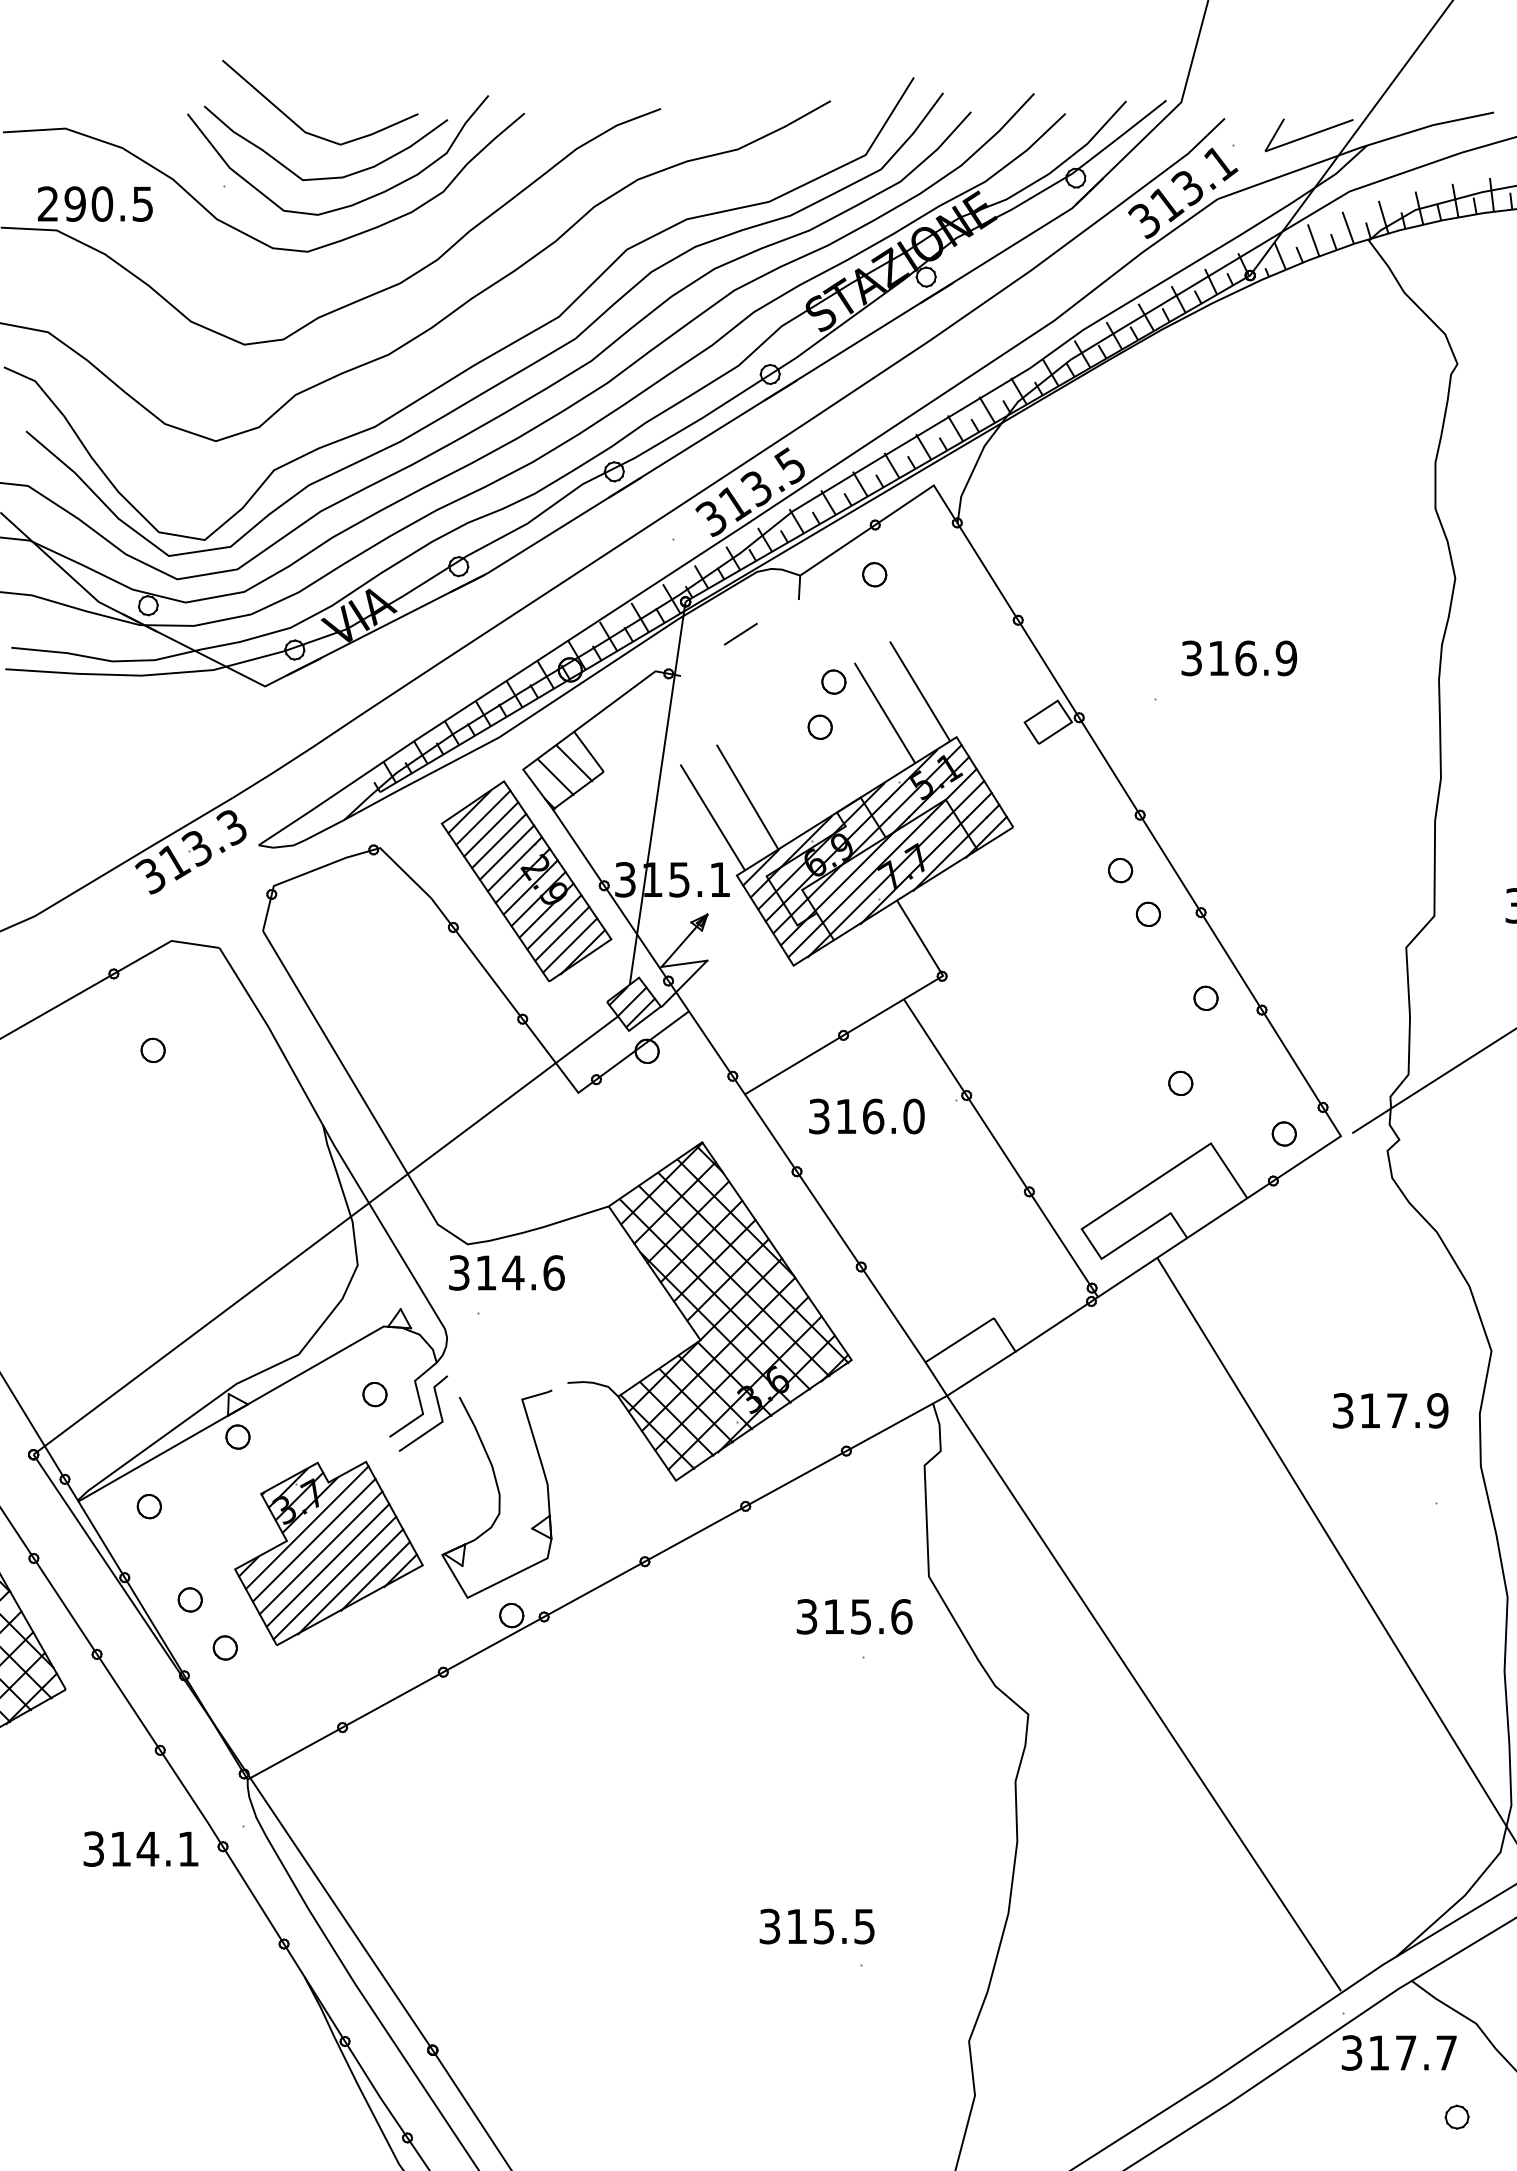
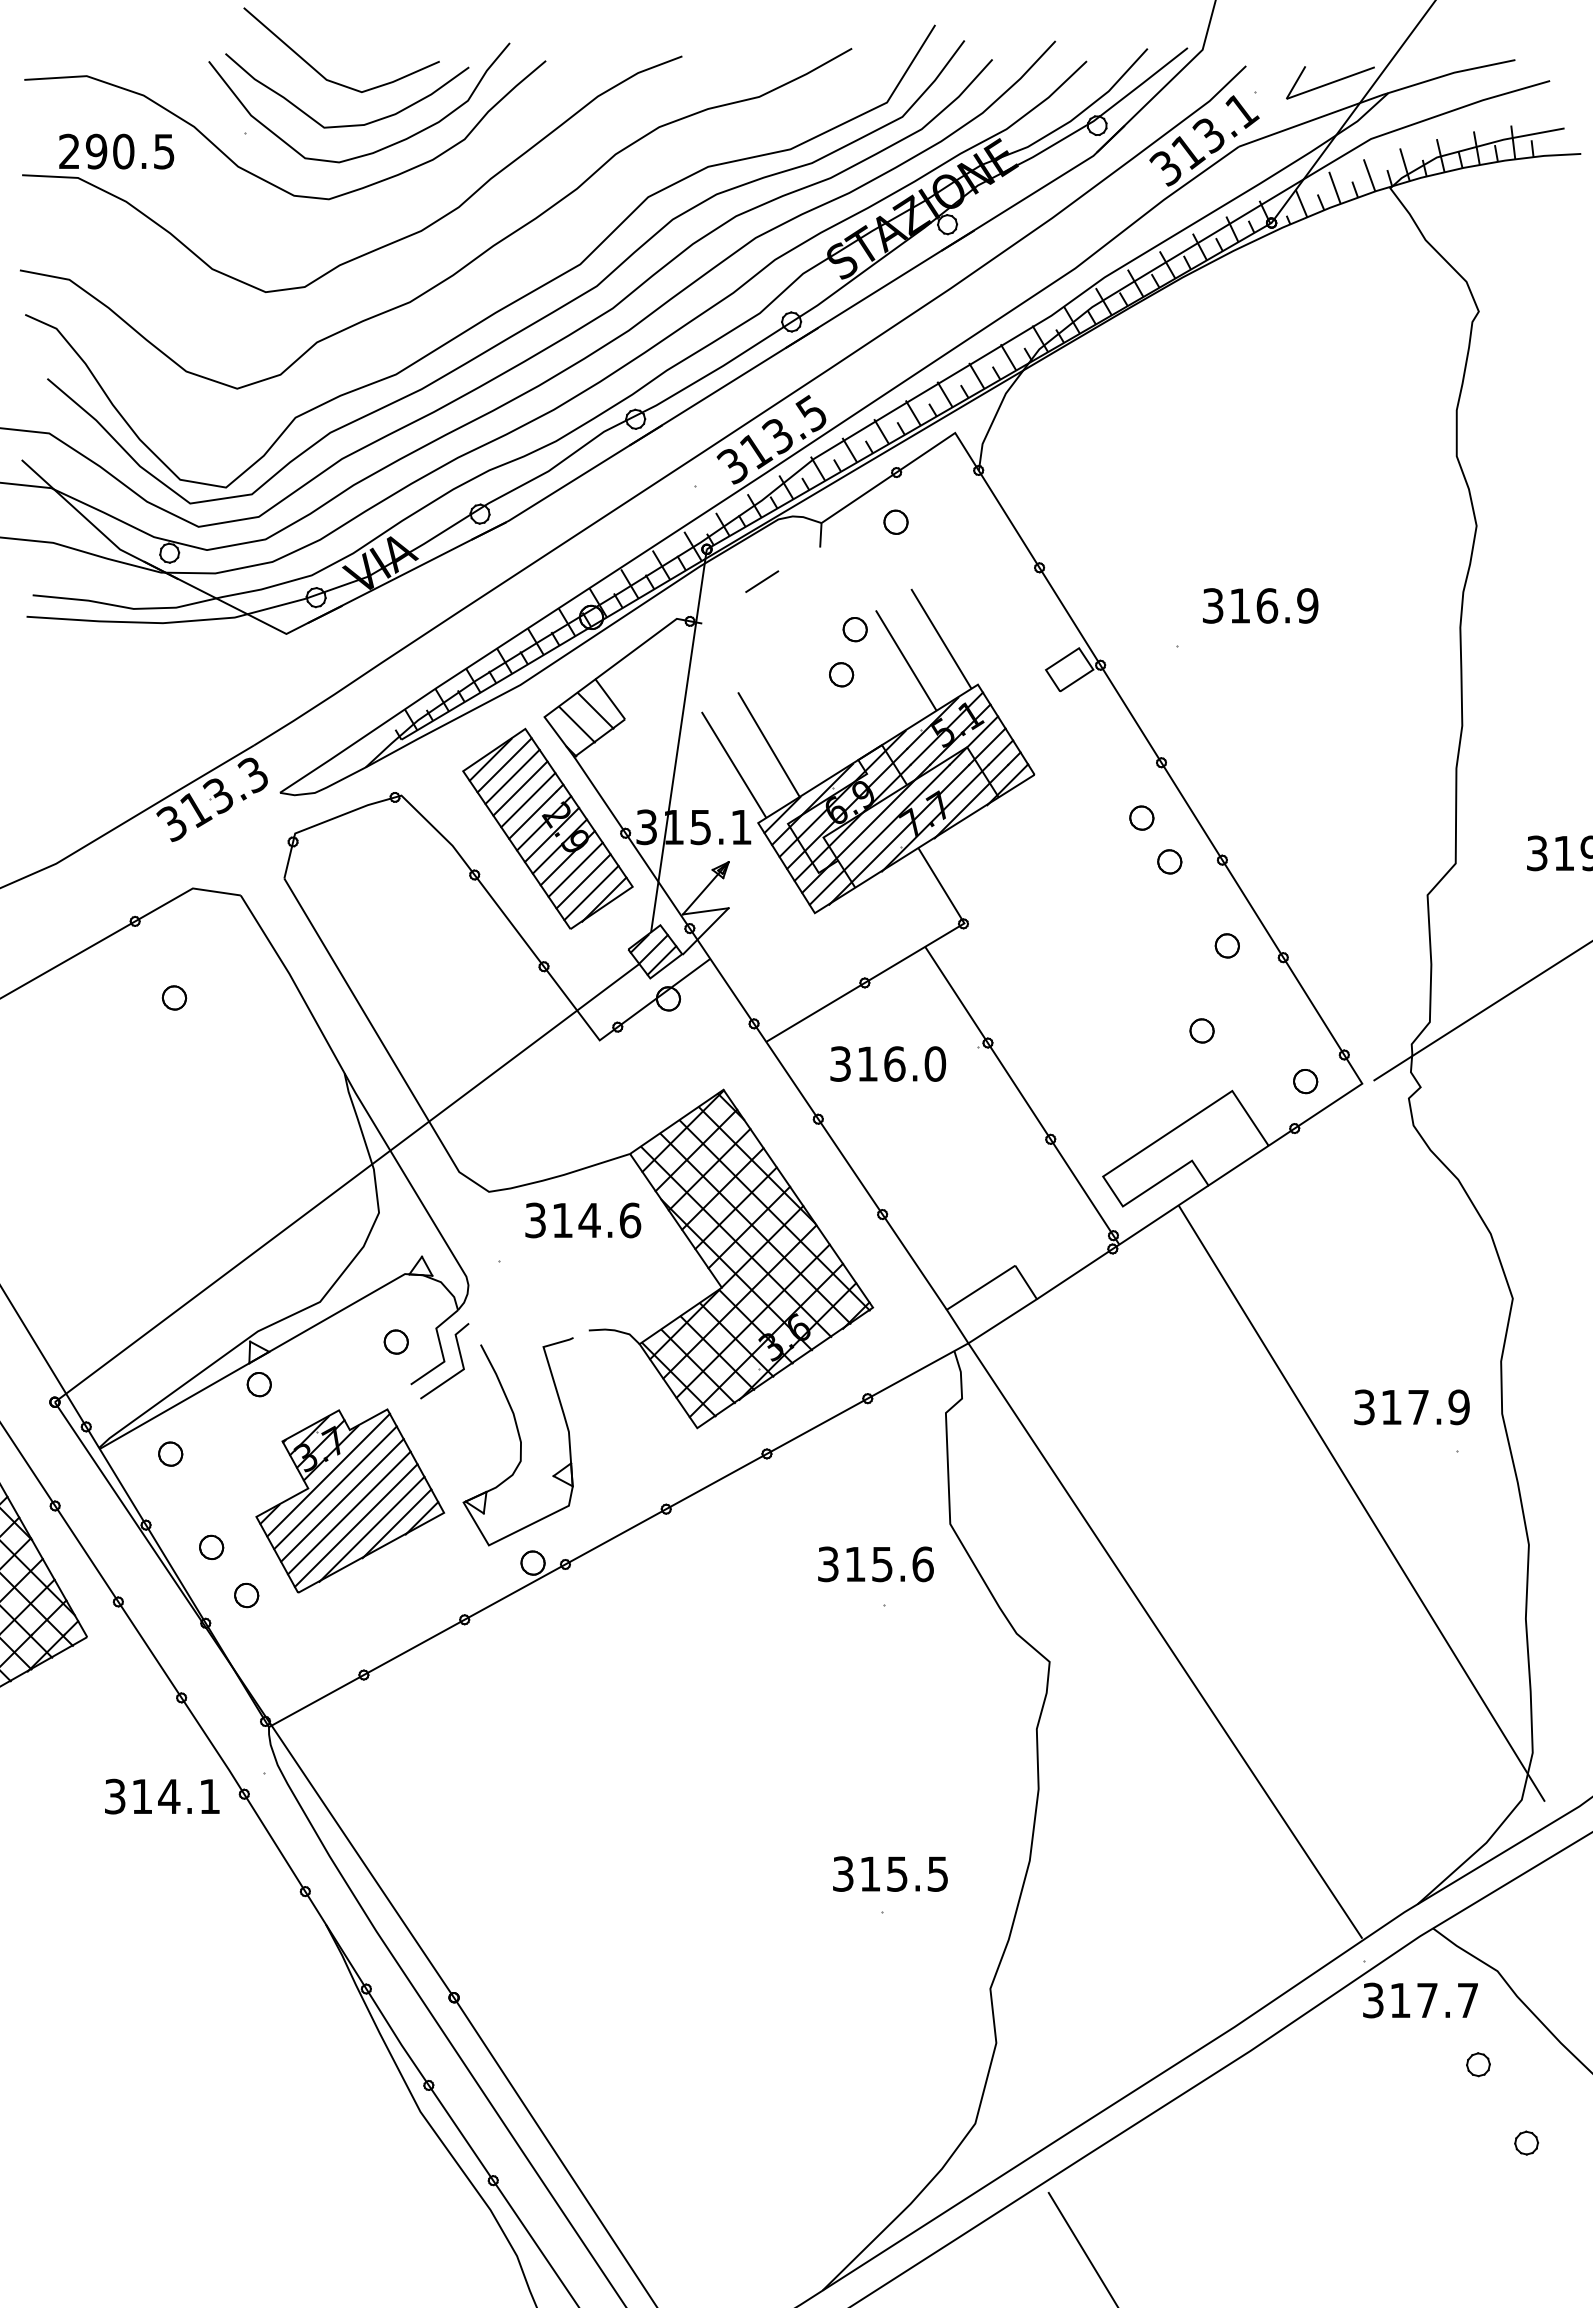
text: (507, 1272) -> (583, 1220), moved
text: (1390, 1410) -> (1411, 1407), moved
text: (817, 1925) -> (890, 1873), moved

